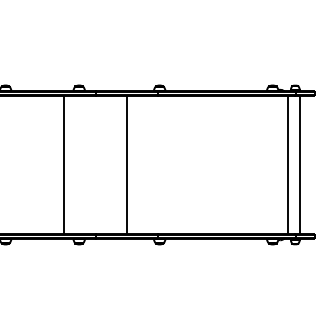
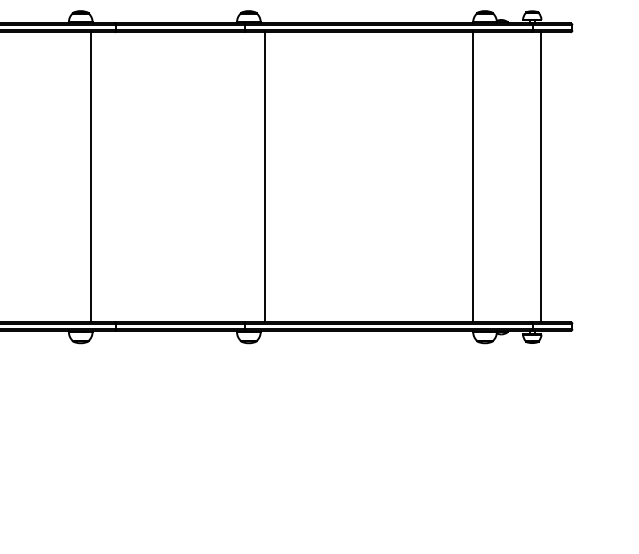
line: (63, 164) -> (89, 176), moved
line: (126, 164) -> (265, 176), moved
line: (288, 164) -> (474, 176), moved

